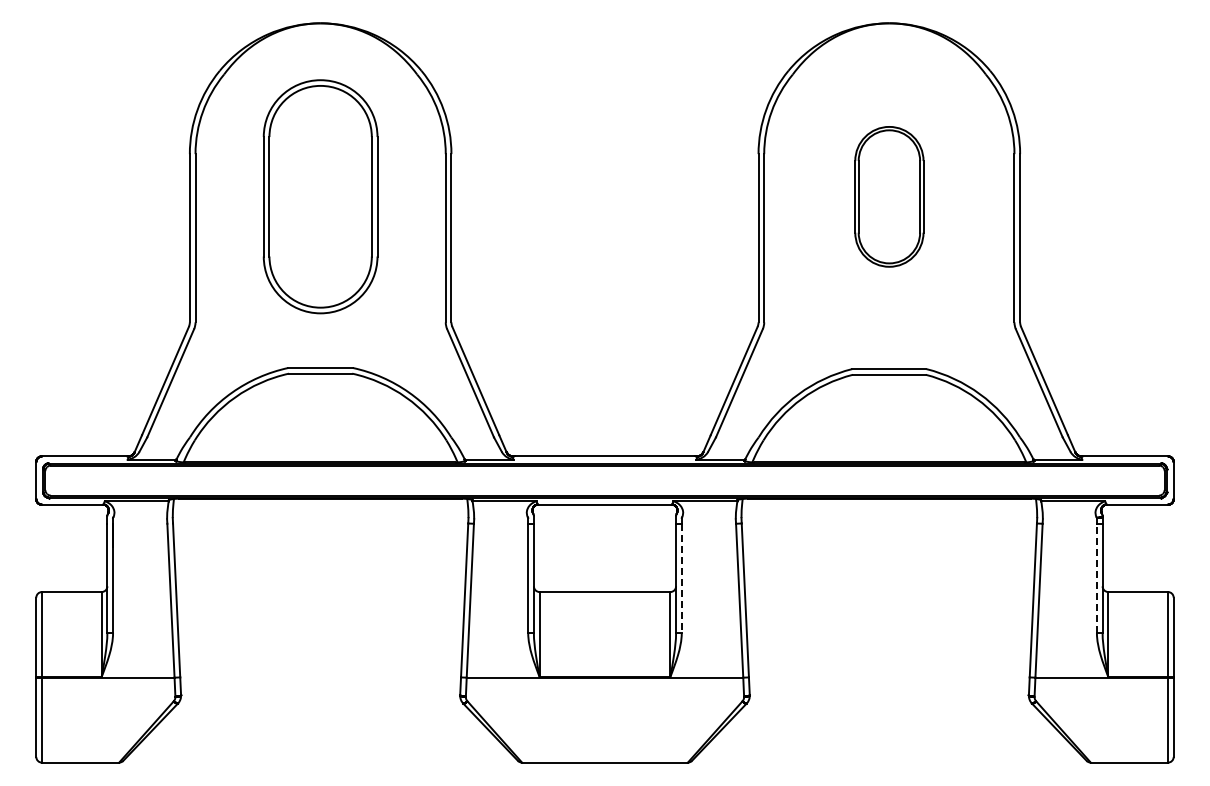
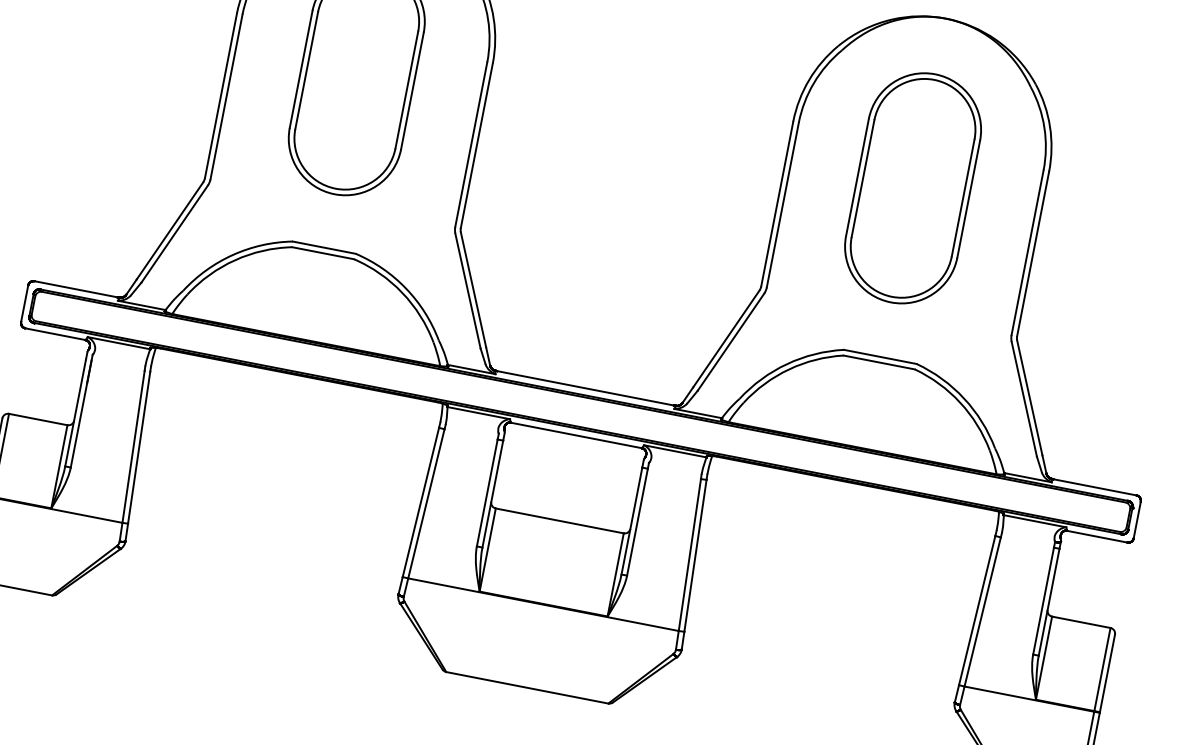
part: (889, 196) -> (913, 188), size x1.67
line: (681, 578) -> (637, 522), dashed -> solid
line: (1096, 578) -> (1043, 601), dashed -> solid

